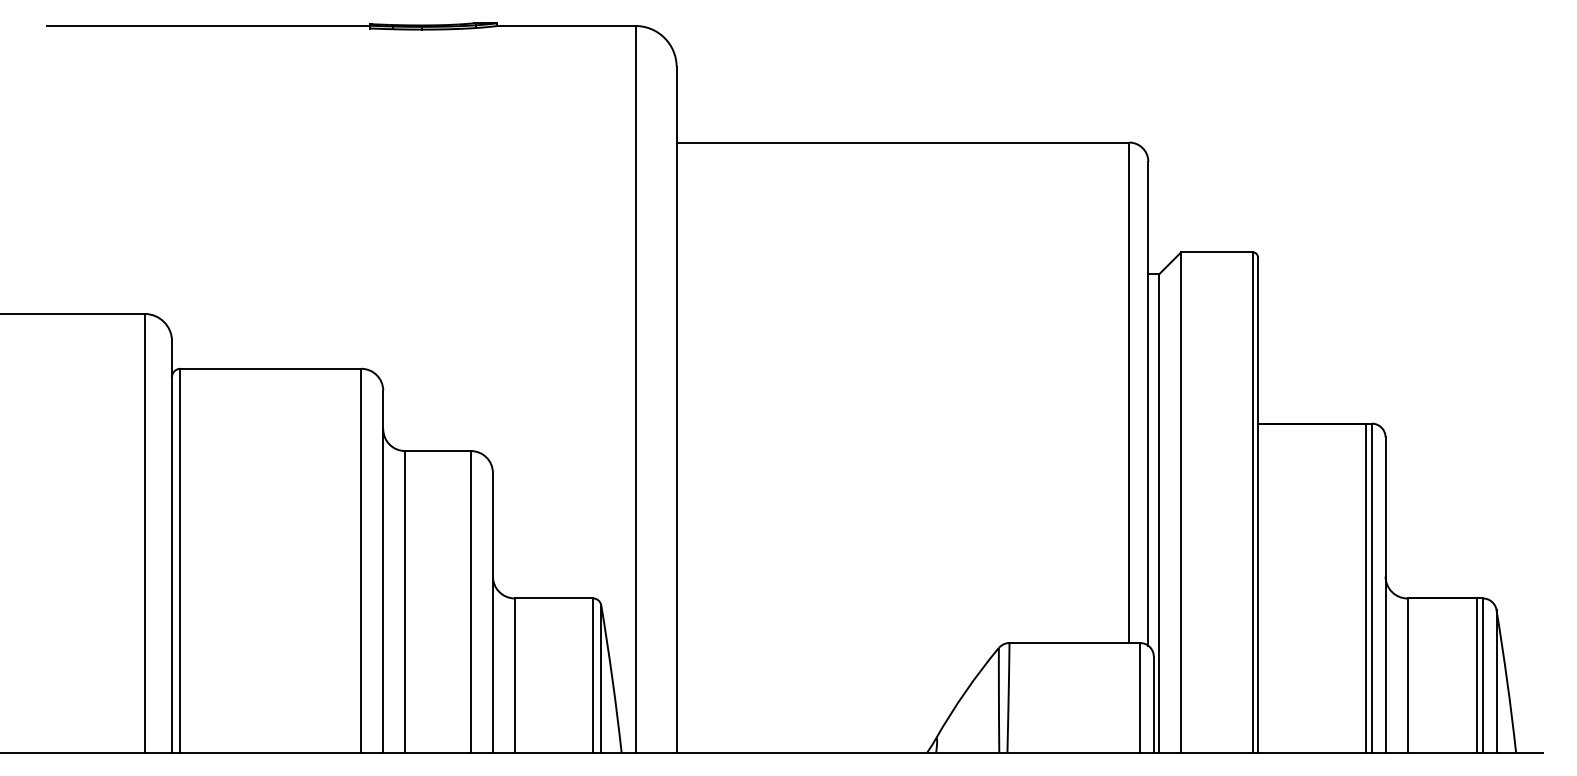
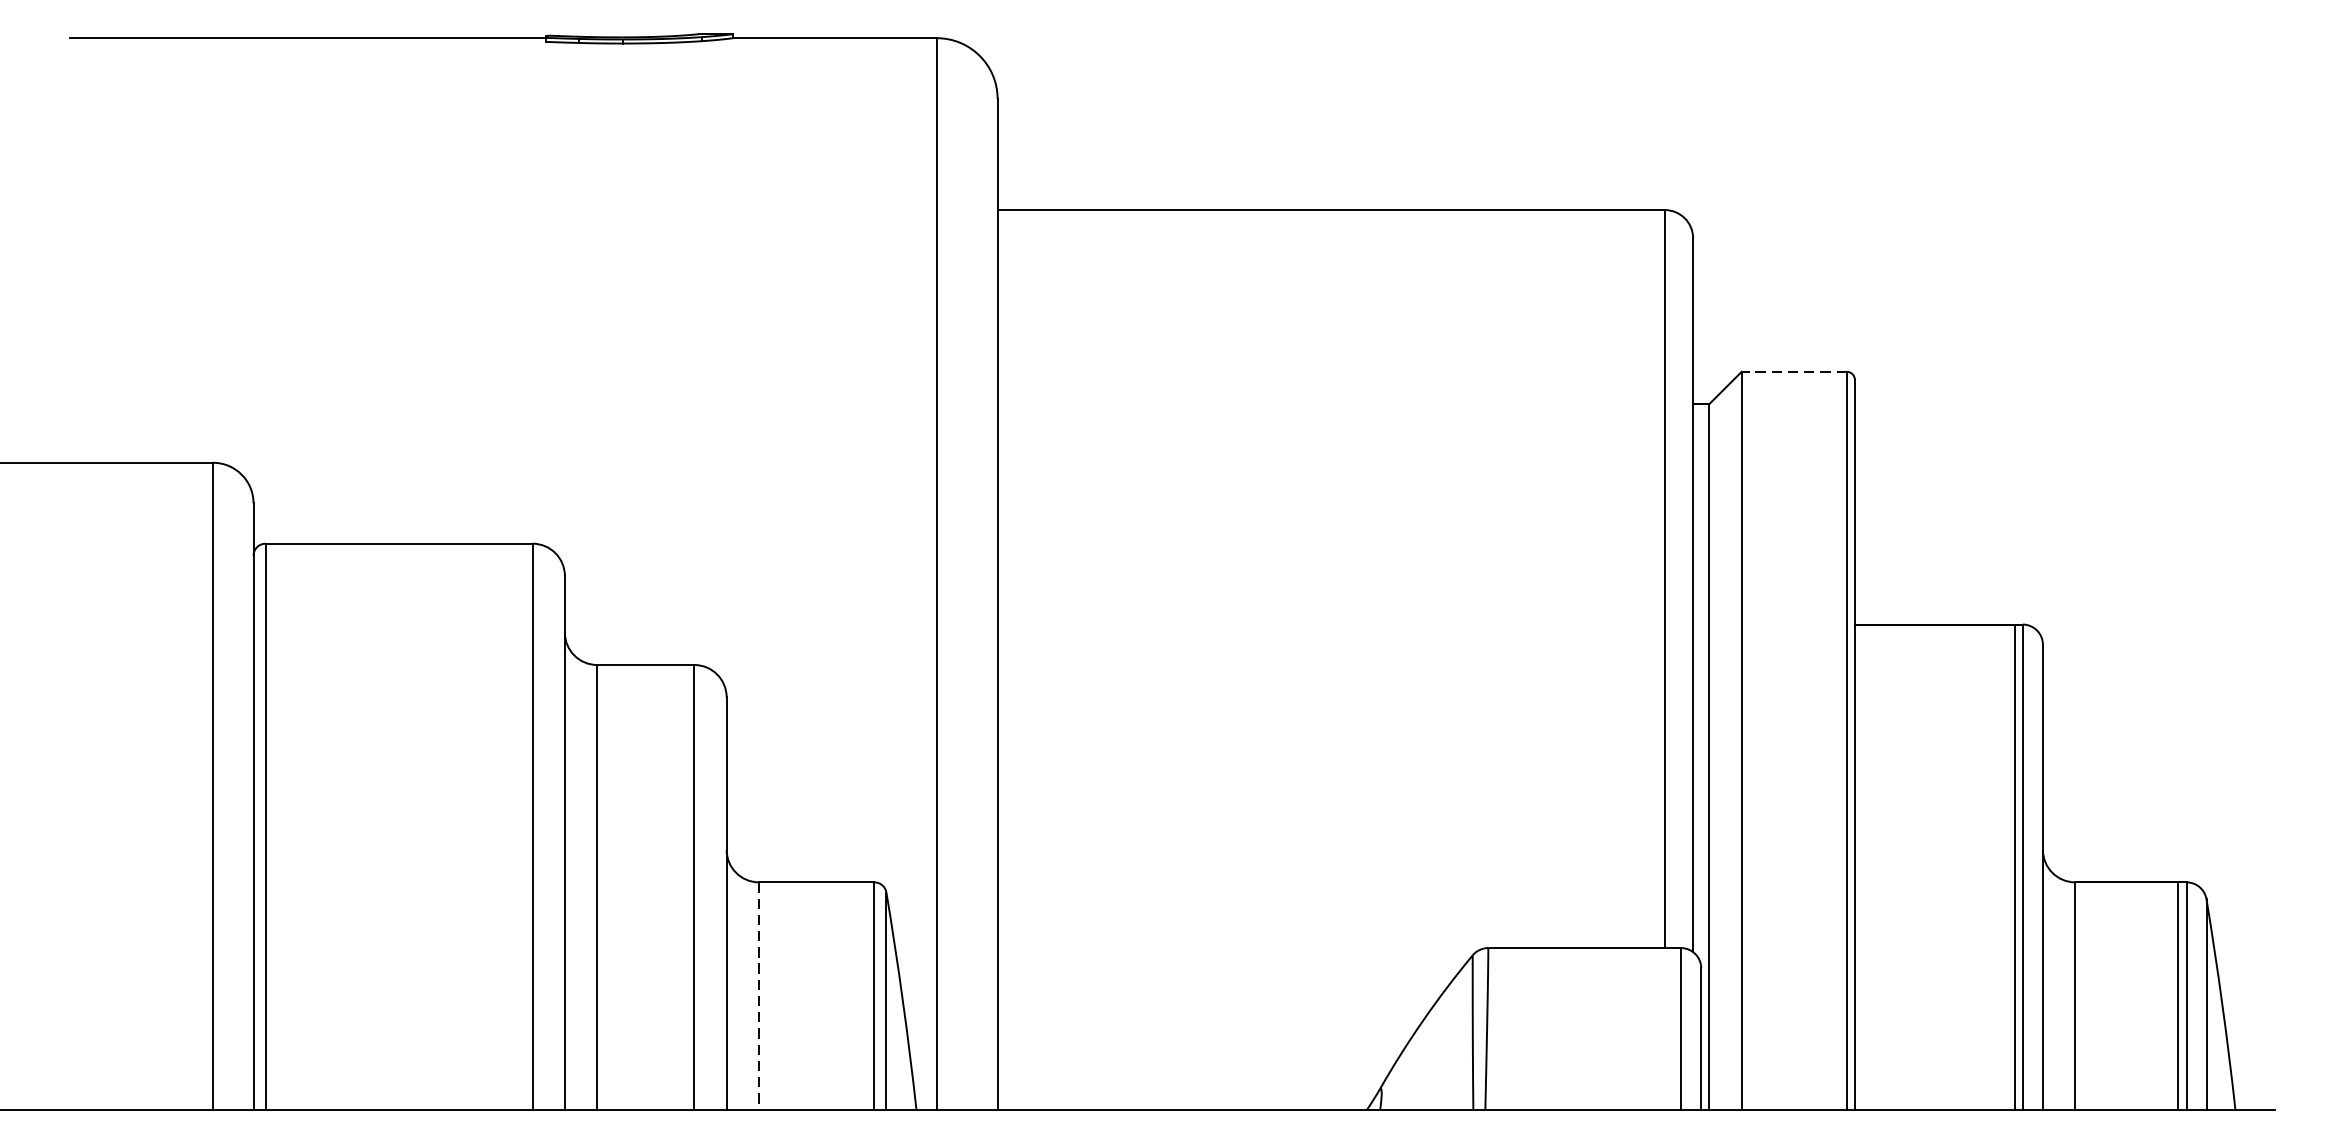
line: (1216, 252) -> (1793, 372), solid -> dashed
line: (514, 676) -> (758, 997), solid -> dashed

